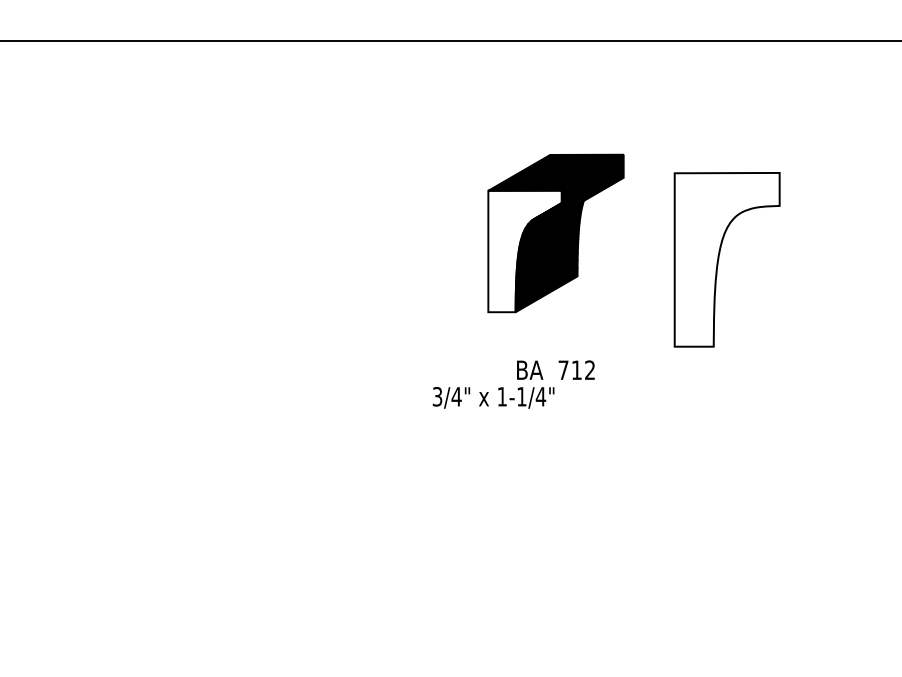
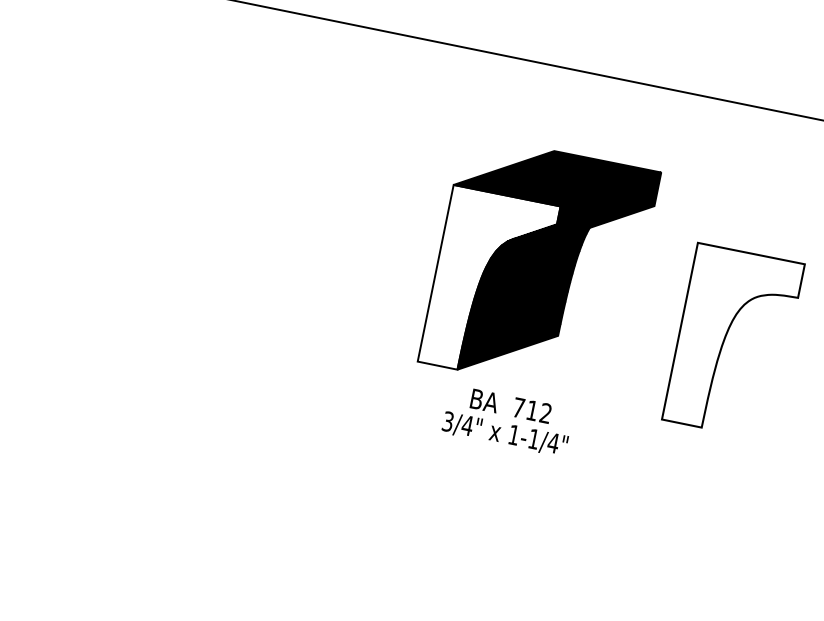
part: (555, 233) -> (538, 266), size x1.43
part: (719, 259) -> (725, 339), moved
text: (493, 397) -> (504, 434), moved

